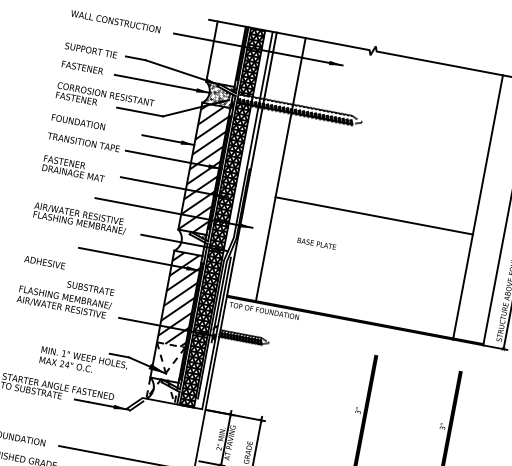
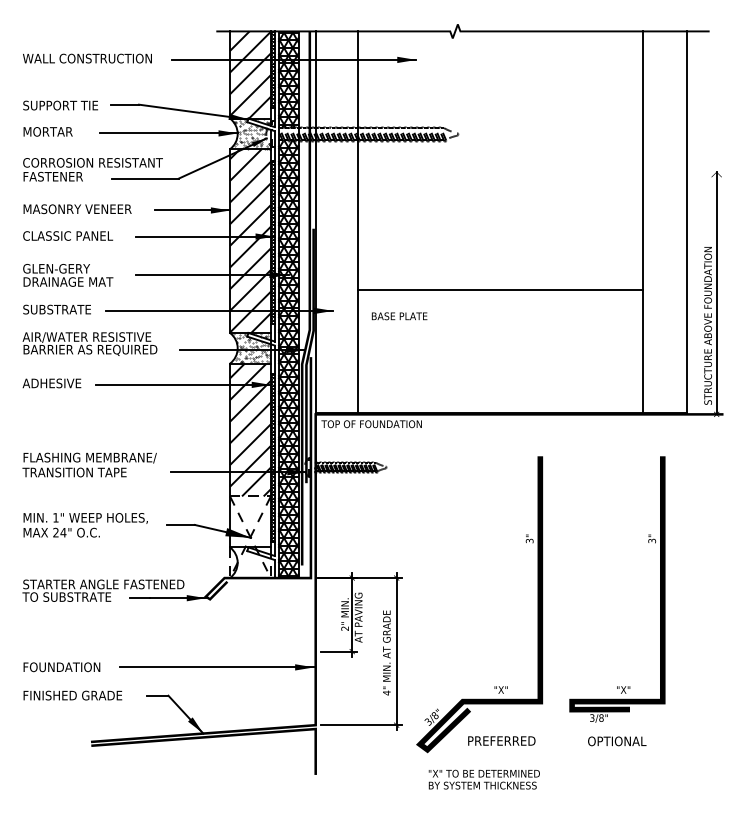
hatch: (226, 53) -> (250, 74), added
text: (82, 67) -> (53, 131), FASTENER -> MORTAR
text: (89, 124) -> (77, 209), FOUNDATION -> MASONRY VENEER
text: (83, 142) -> (74, 235), TRANSITION TAPE -> CLASSIC PANEL
text: (67, 162) -> (56, 268), FASTENER -> GLEN-GERY
line: (374, 216) -> (500, 290), moved
text: (79, 222) -> (90, 349), FLASHING MEMBRANE/ -> BARRIER AS REQUIRED
hatch: (191, 242) -> (251, 347), added
text: (316, 243) -> (399, 316), moved
text: (44, 262) -> (51, 383), moved
text: (90, 288) -> (56, 309), moved
text: (61, 307) -> (86, 472), AIR/WATER RESISTIVE -> TRANSITION TAPE
text: (83, 362) -> (85, 525), moved

